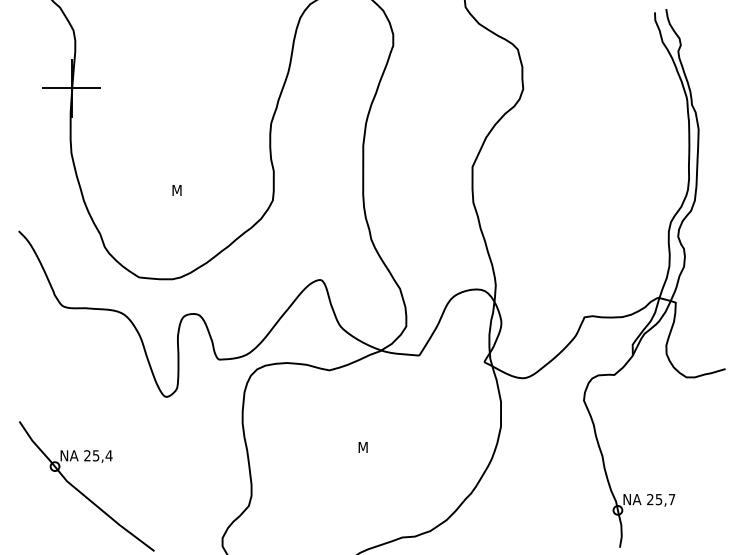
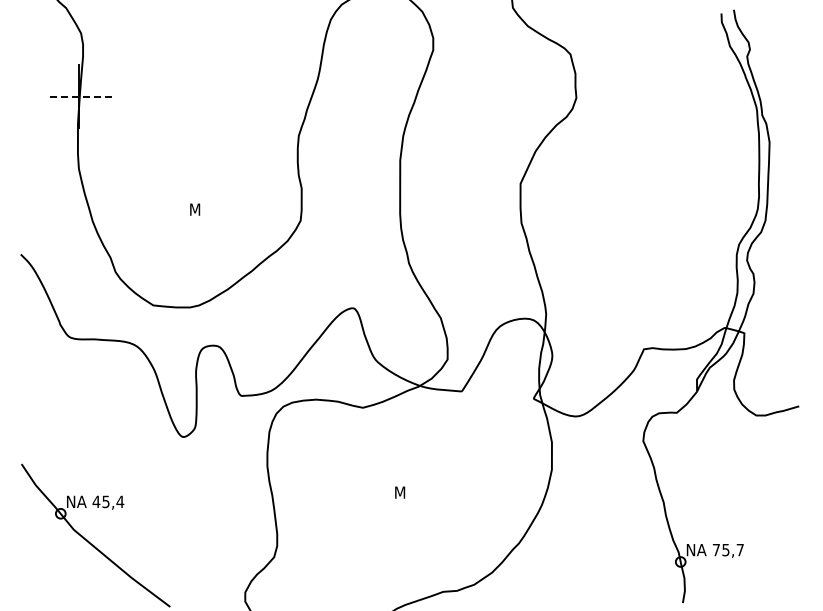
line: (71, 87) -> (78, 96), solid -> dashed
text: (87, 455) -> (96, 501), 25,4 -> 45,4
text: (649, 499) -> (715, 549), 25,7 -> 75,7

